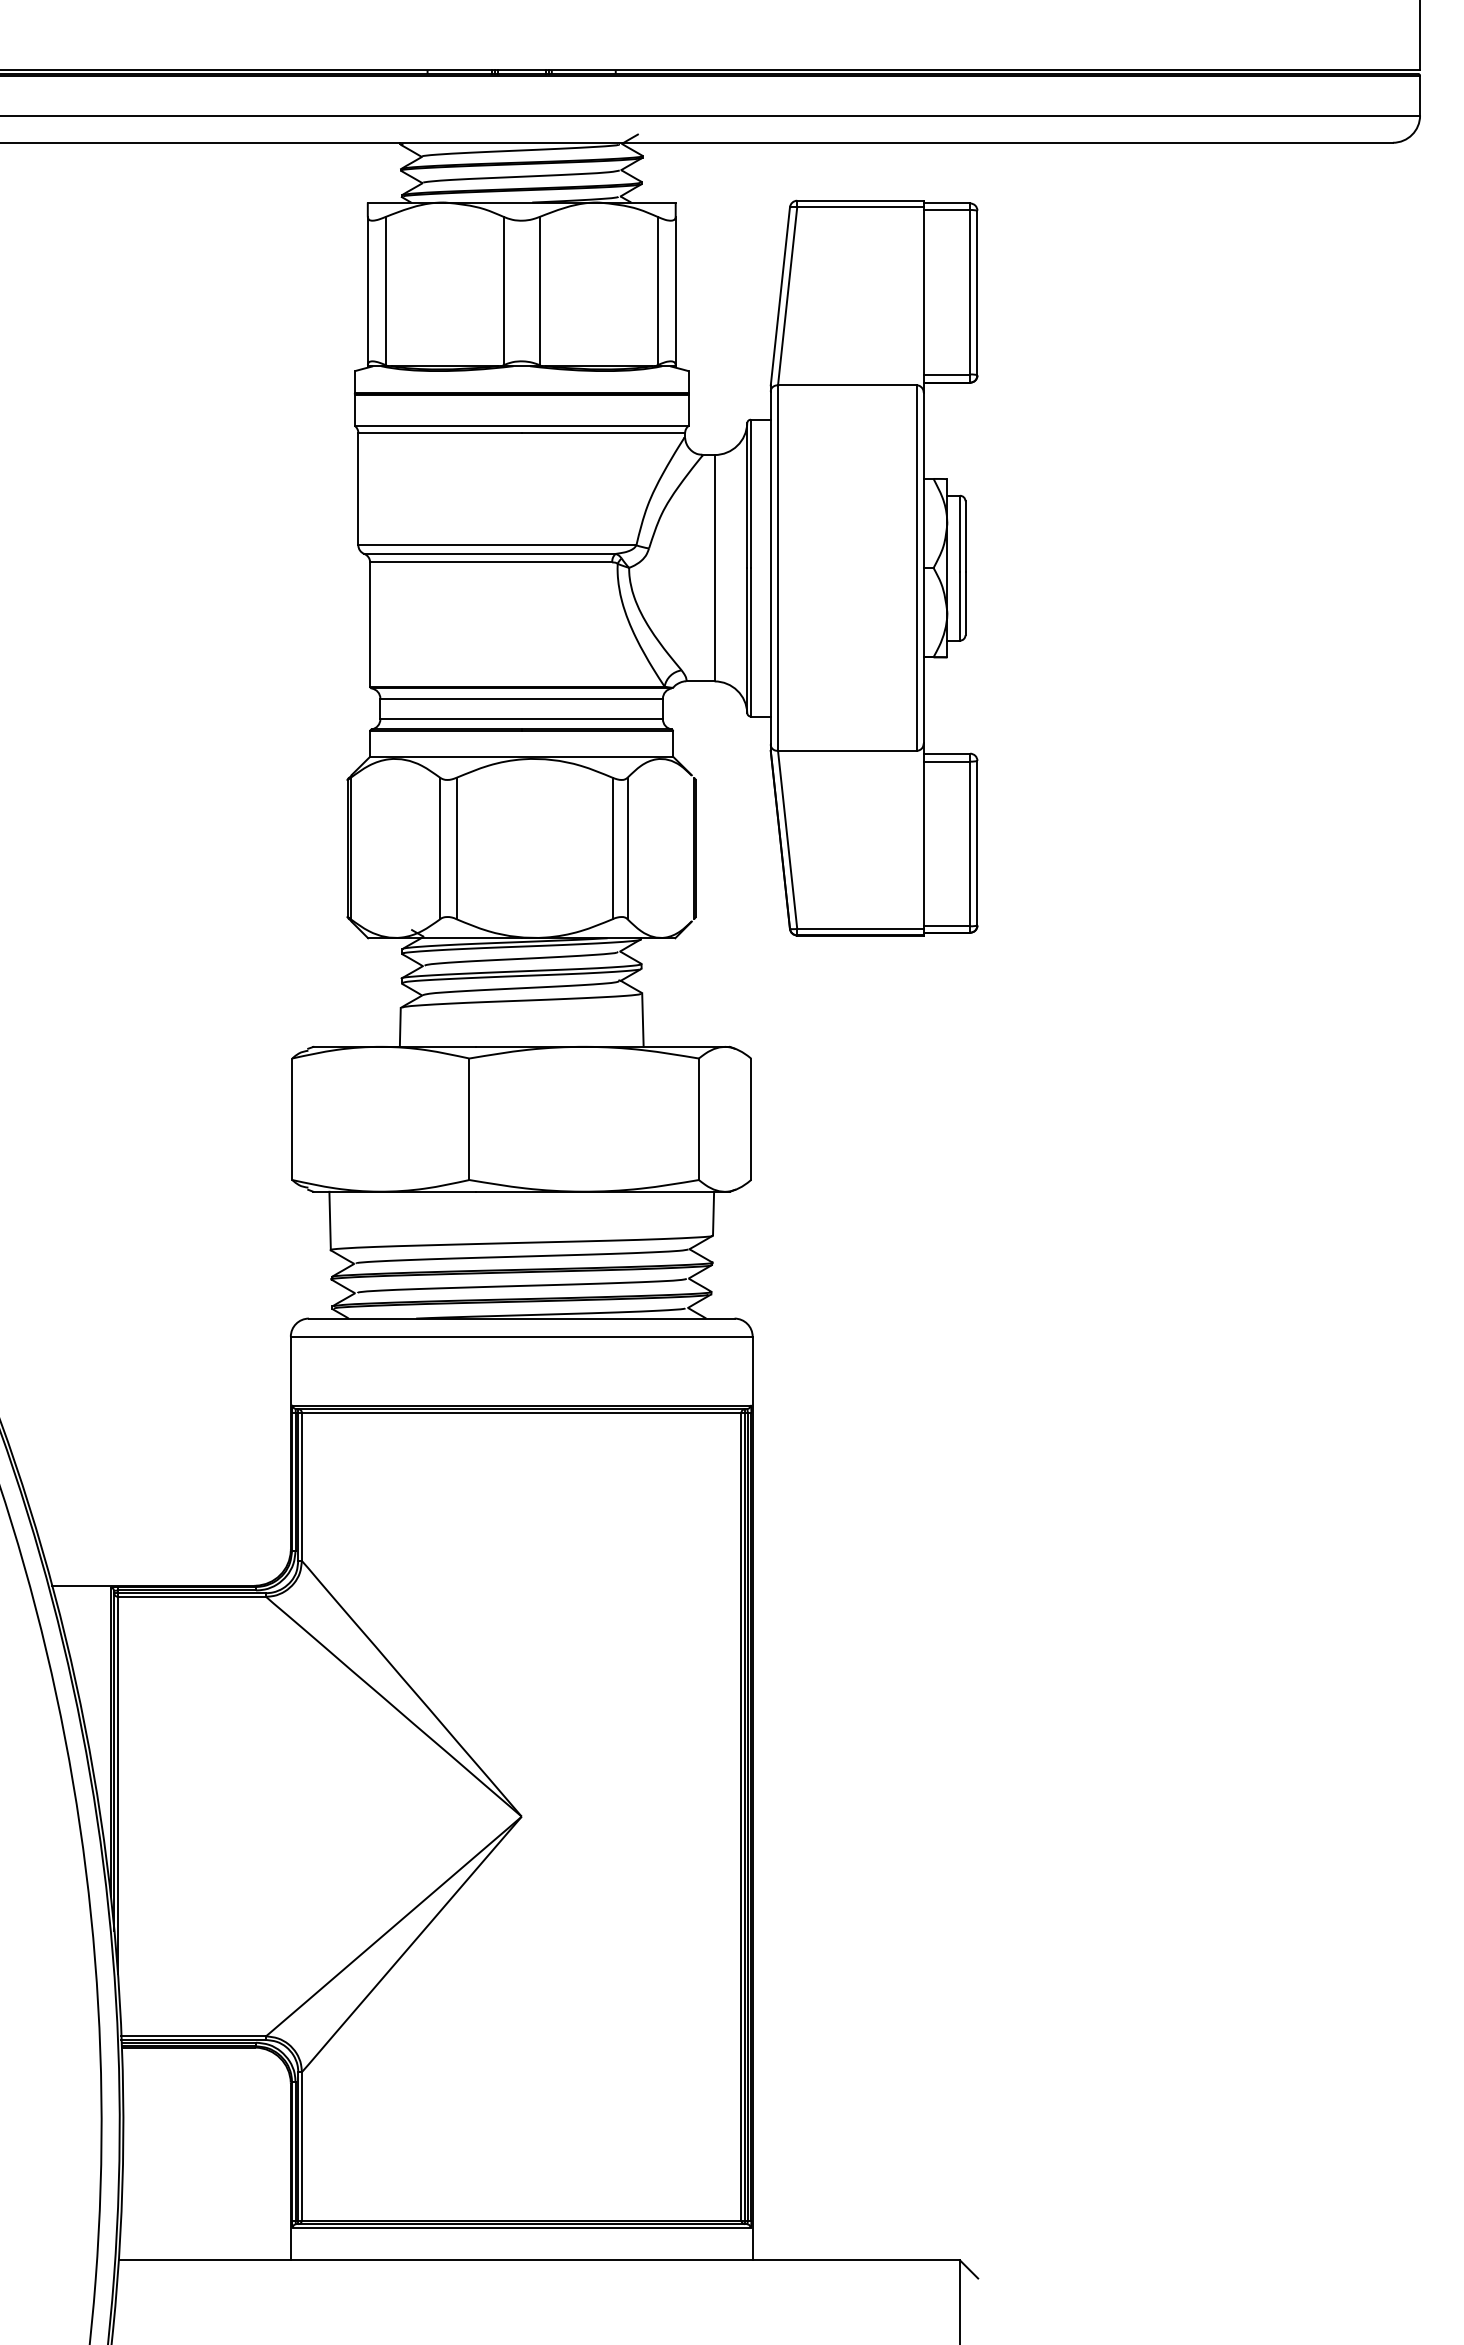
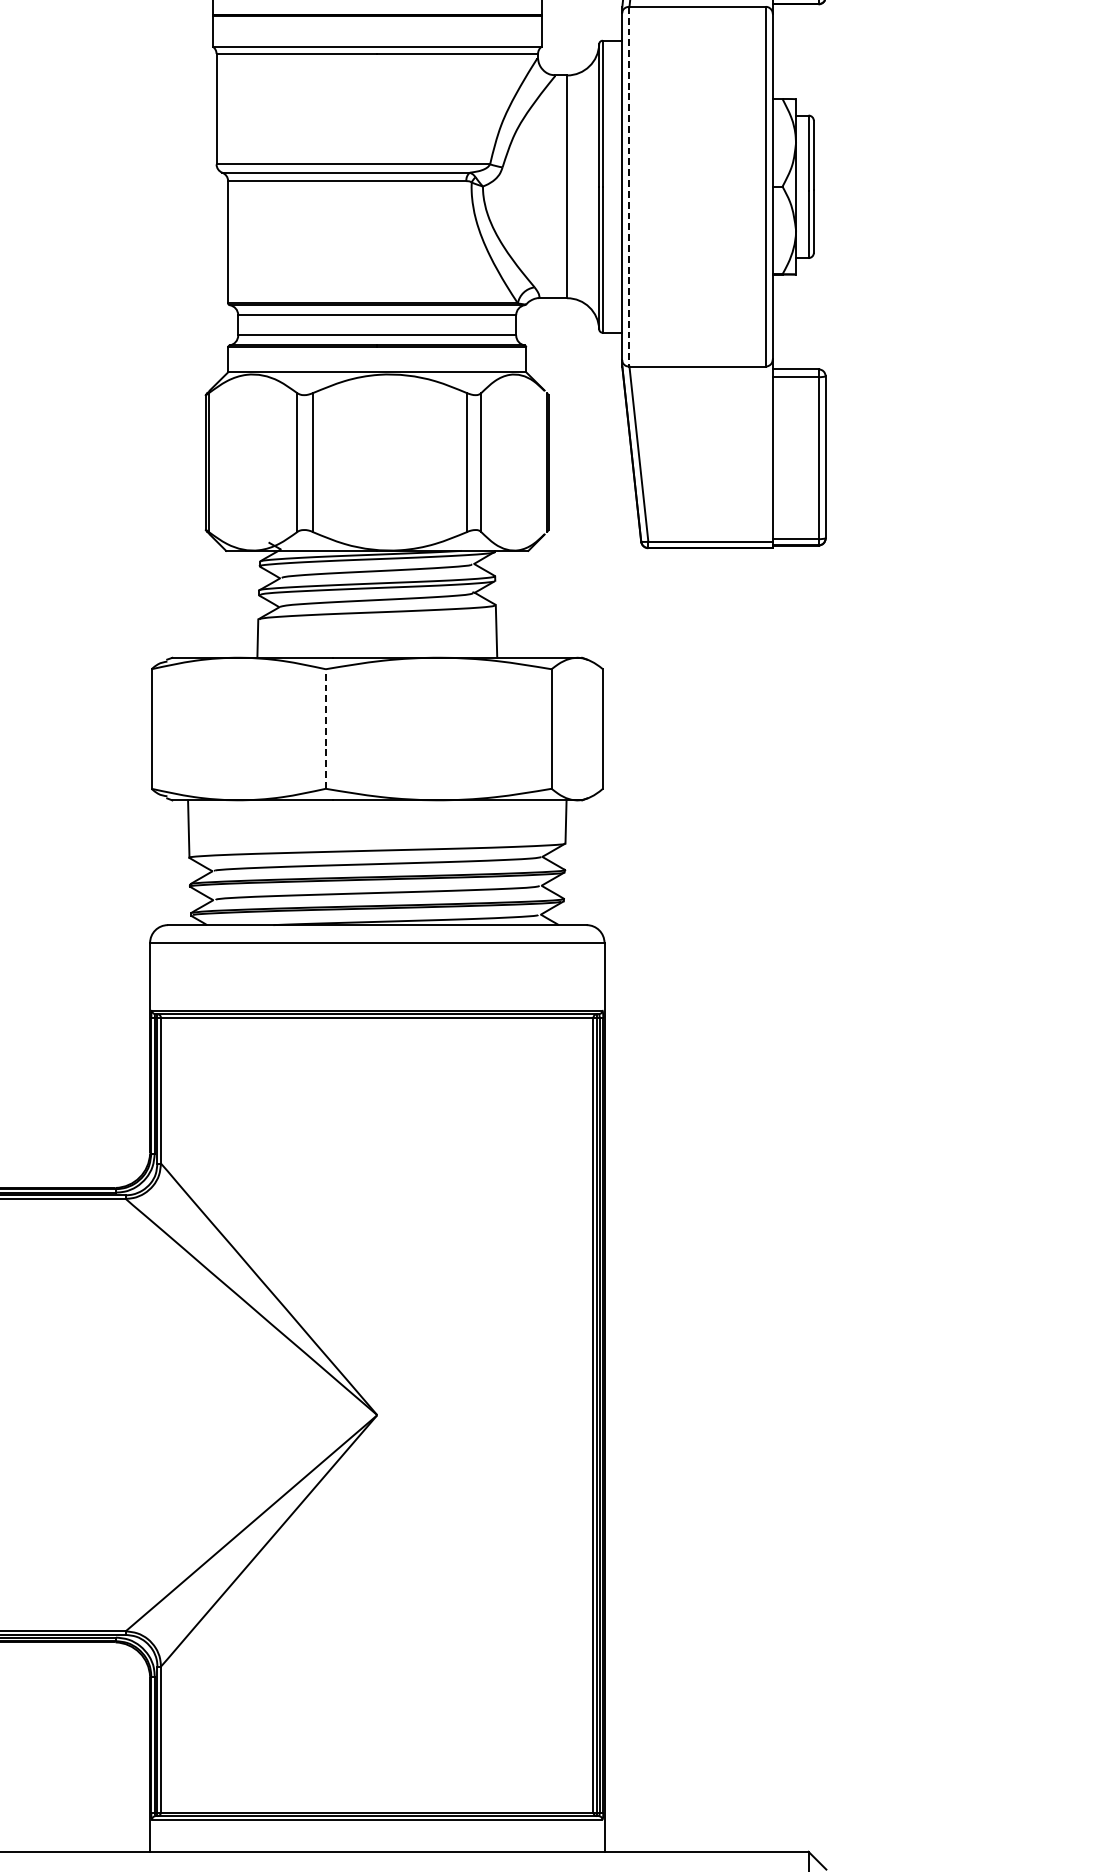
line: (778, 568) -> (629, 187), solid -> dashed
line: (469, 1119) -> (325, 729), solid -> dashed

